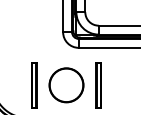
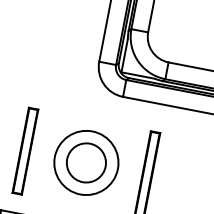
circle: (66, 85) -> (86, 163), size x0.6

